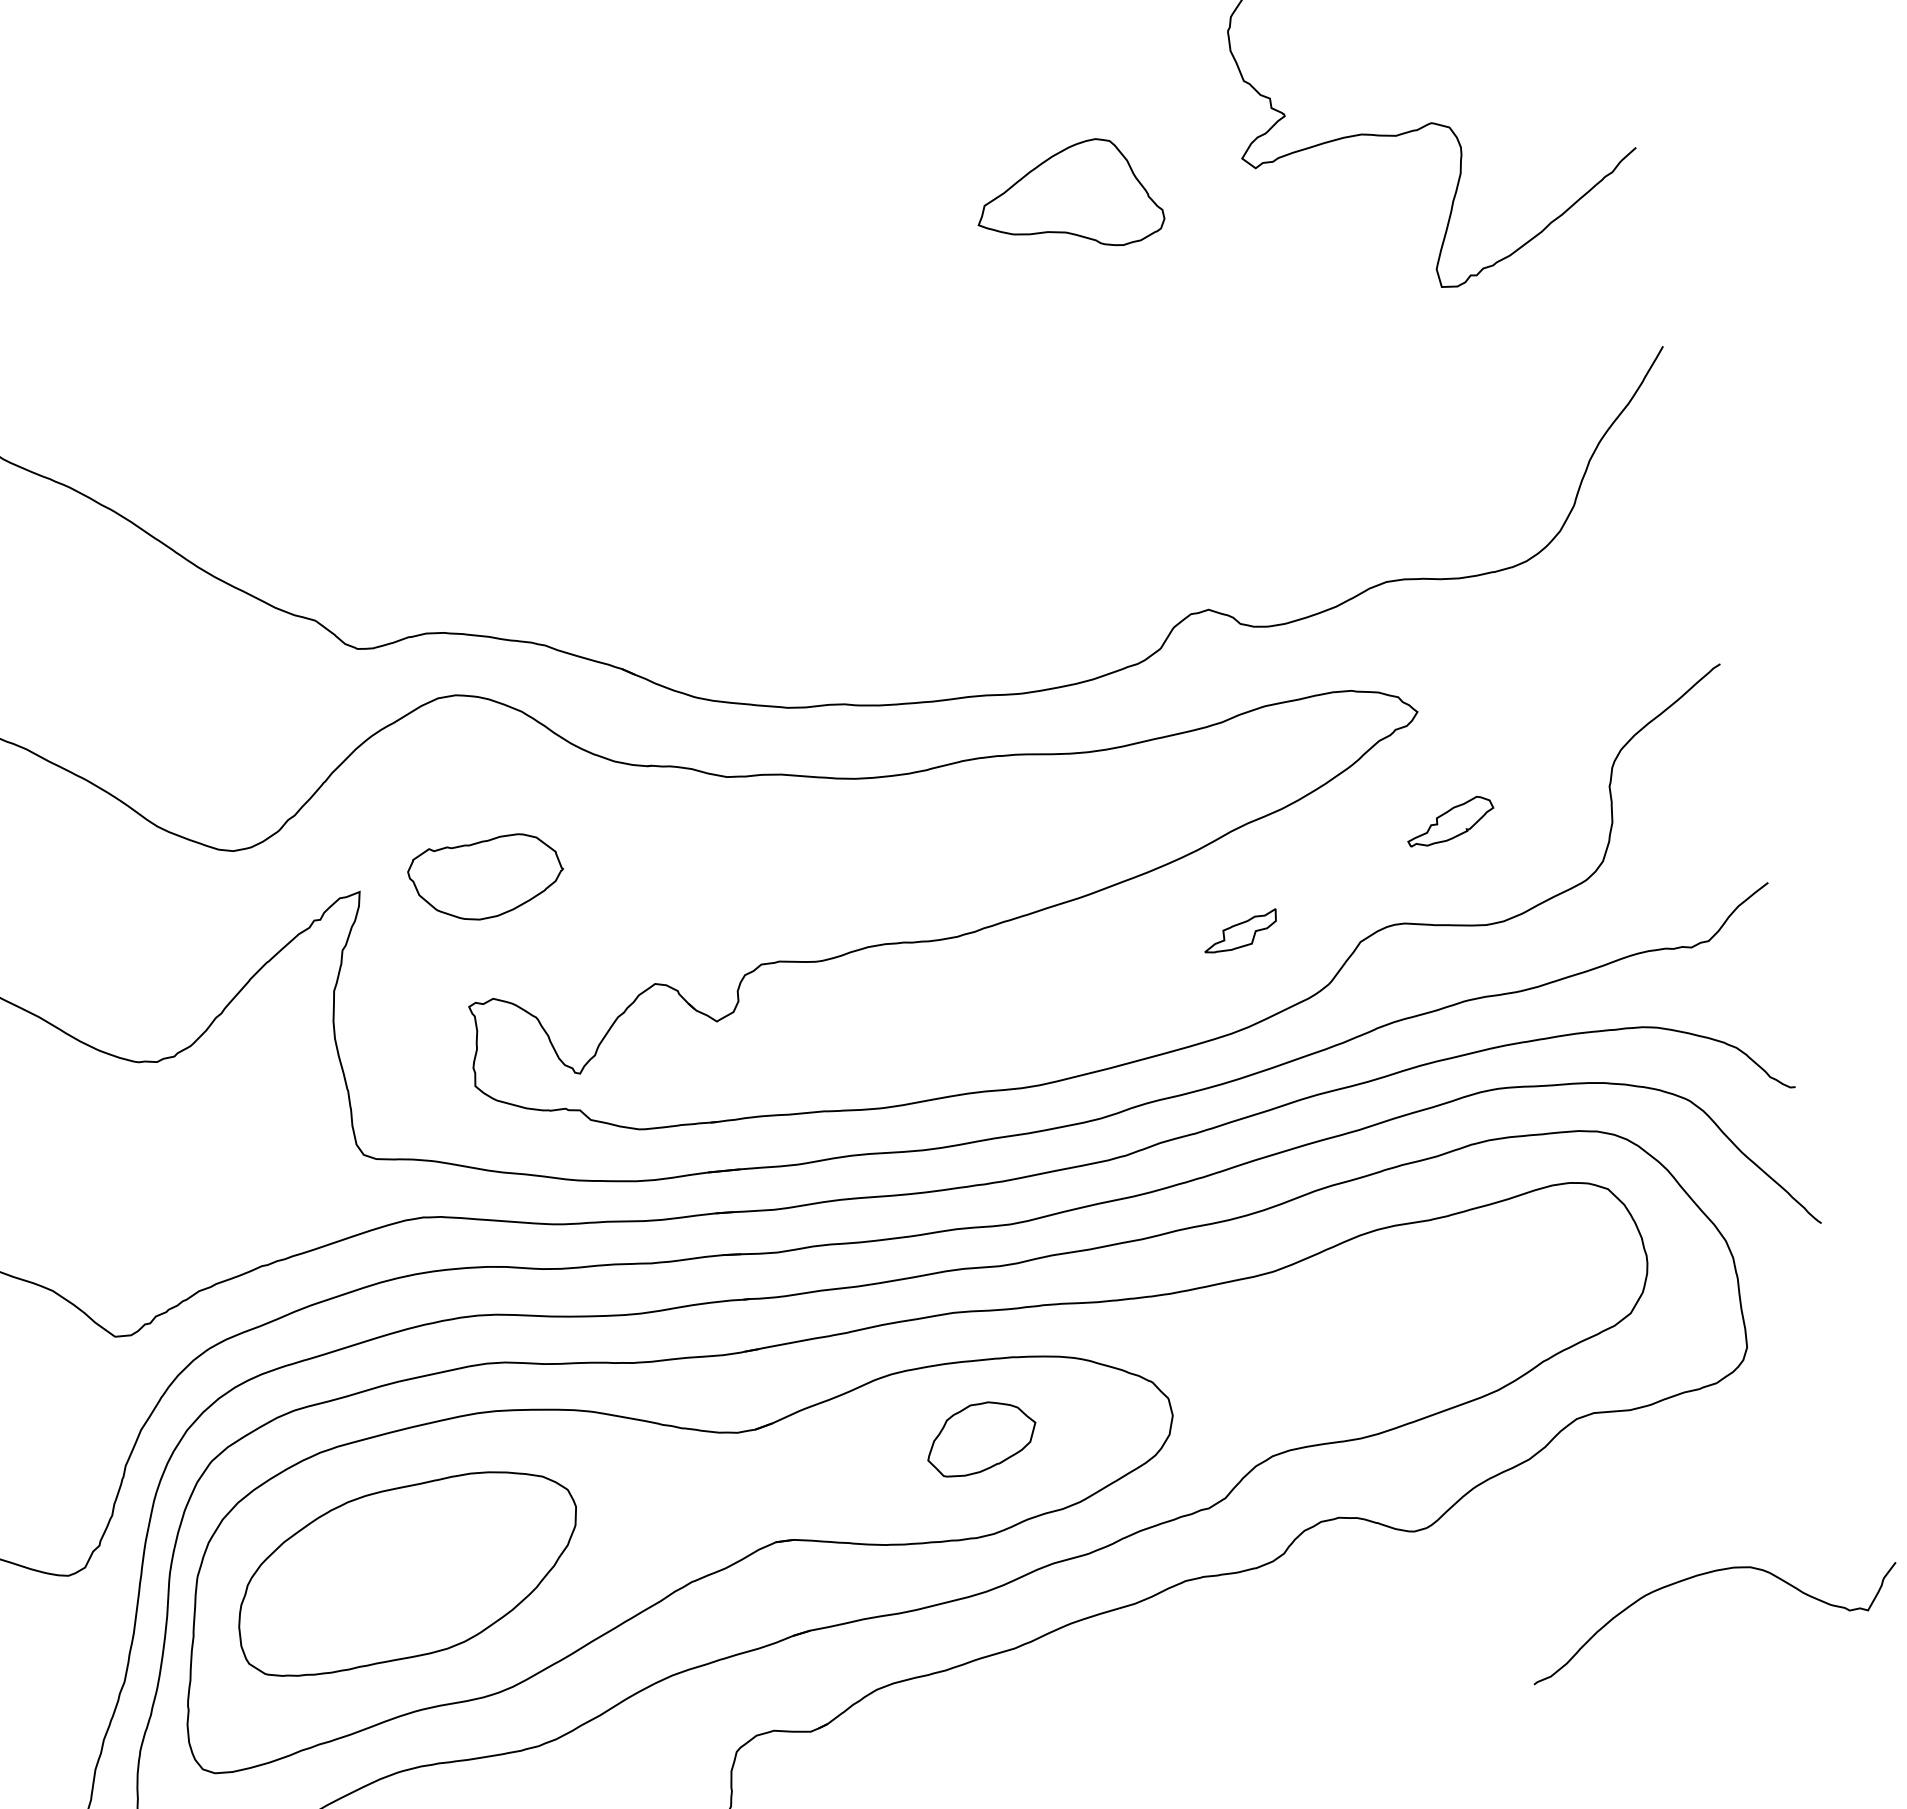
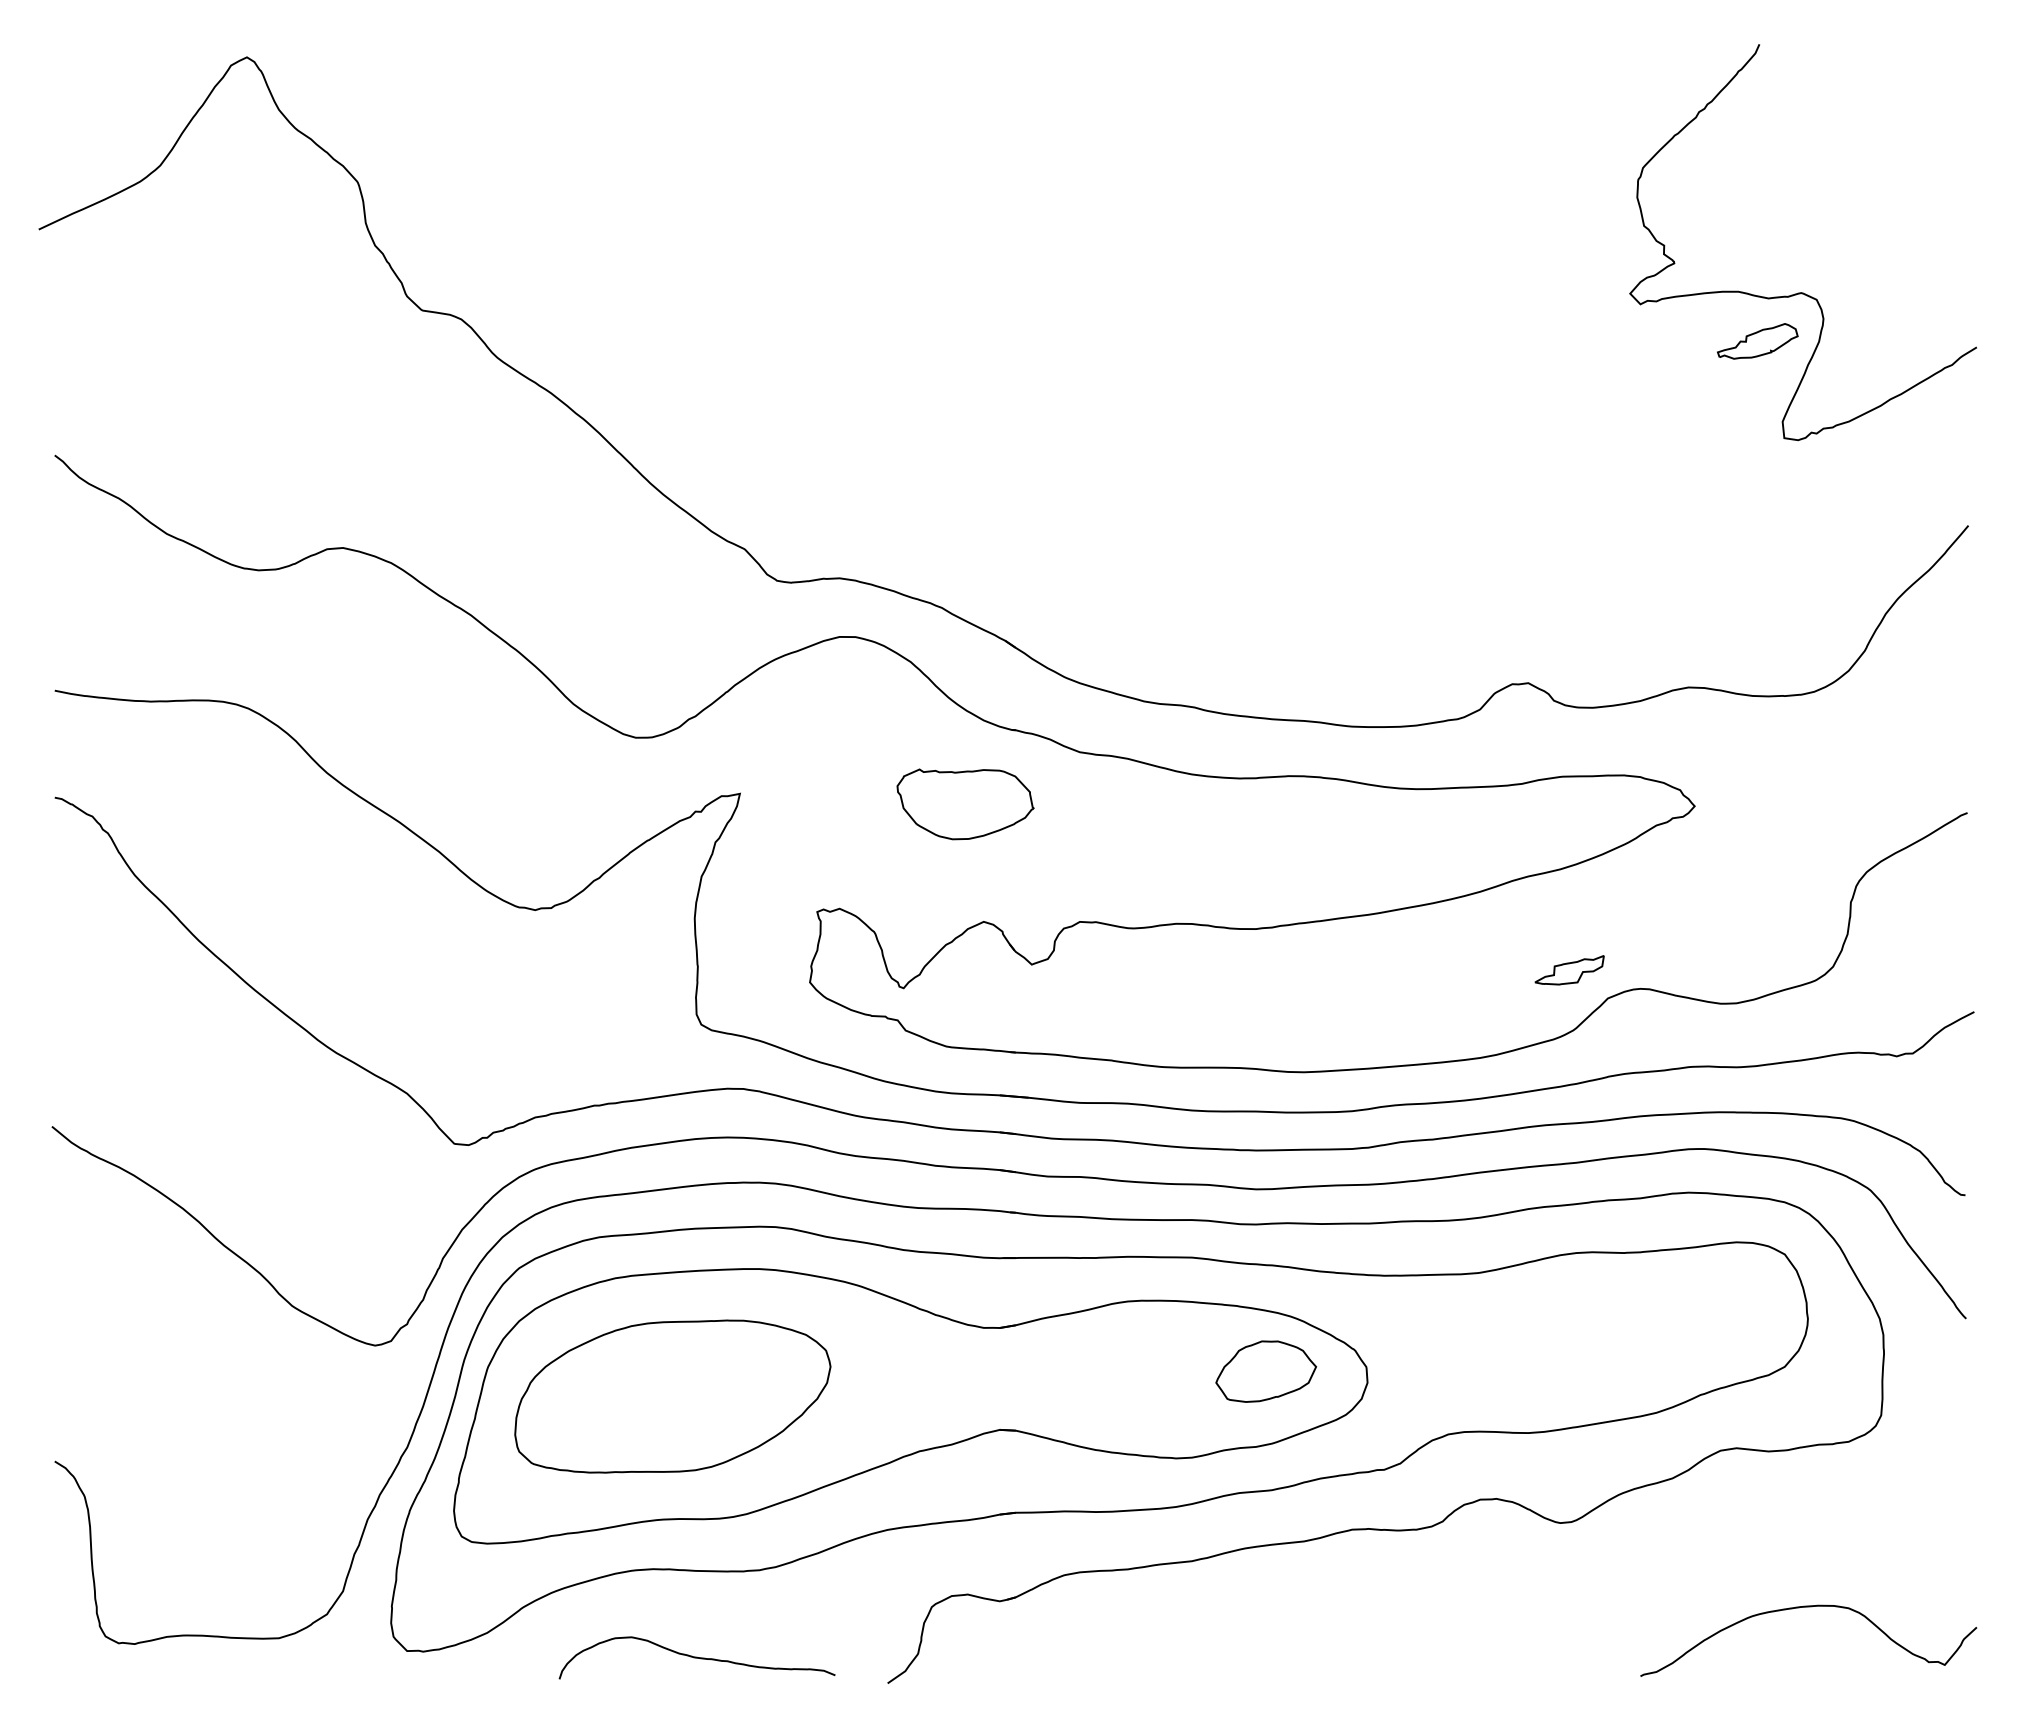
part: (1067, 199) -> (1470, 301), removed
part: (1449, 821) -> (1757, 341), moved
part: (486, 878) -> (965, 804), moved
part: (1240, 932) -> (1569, 970), moved
part: (981, 1437) -> (1266, 1371), moved

